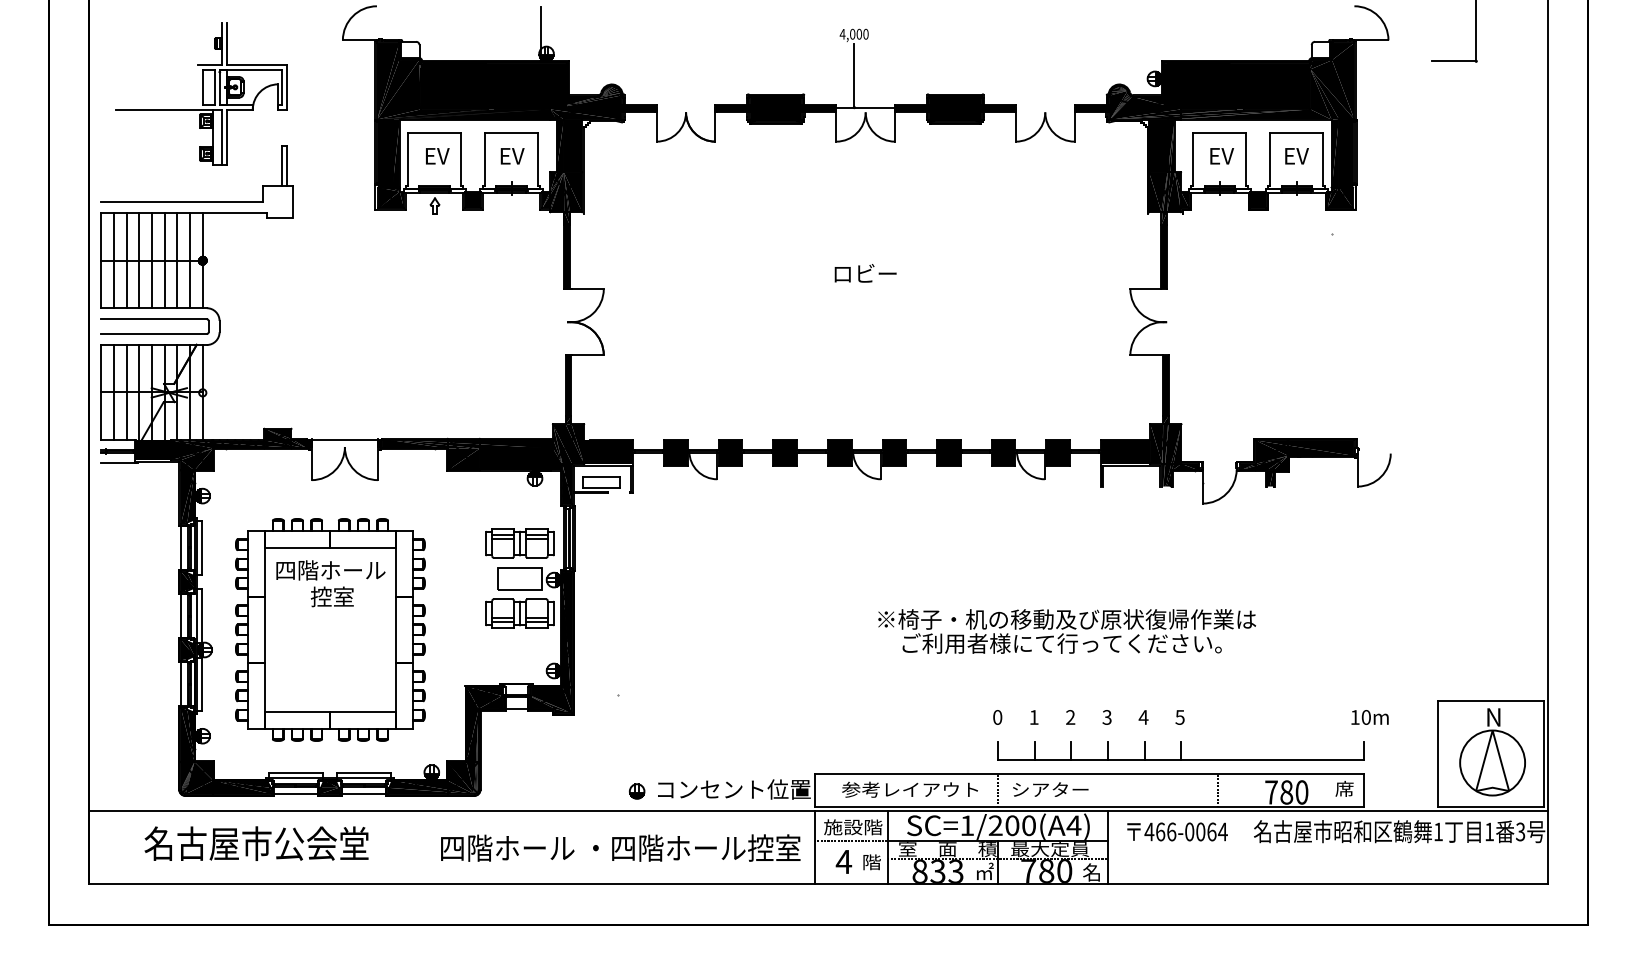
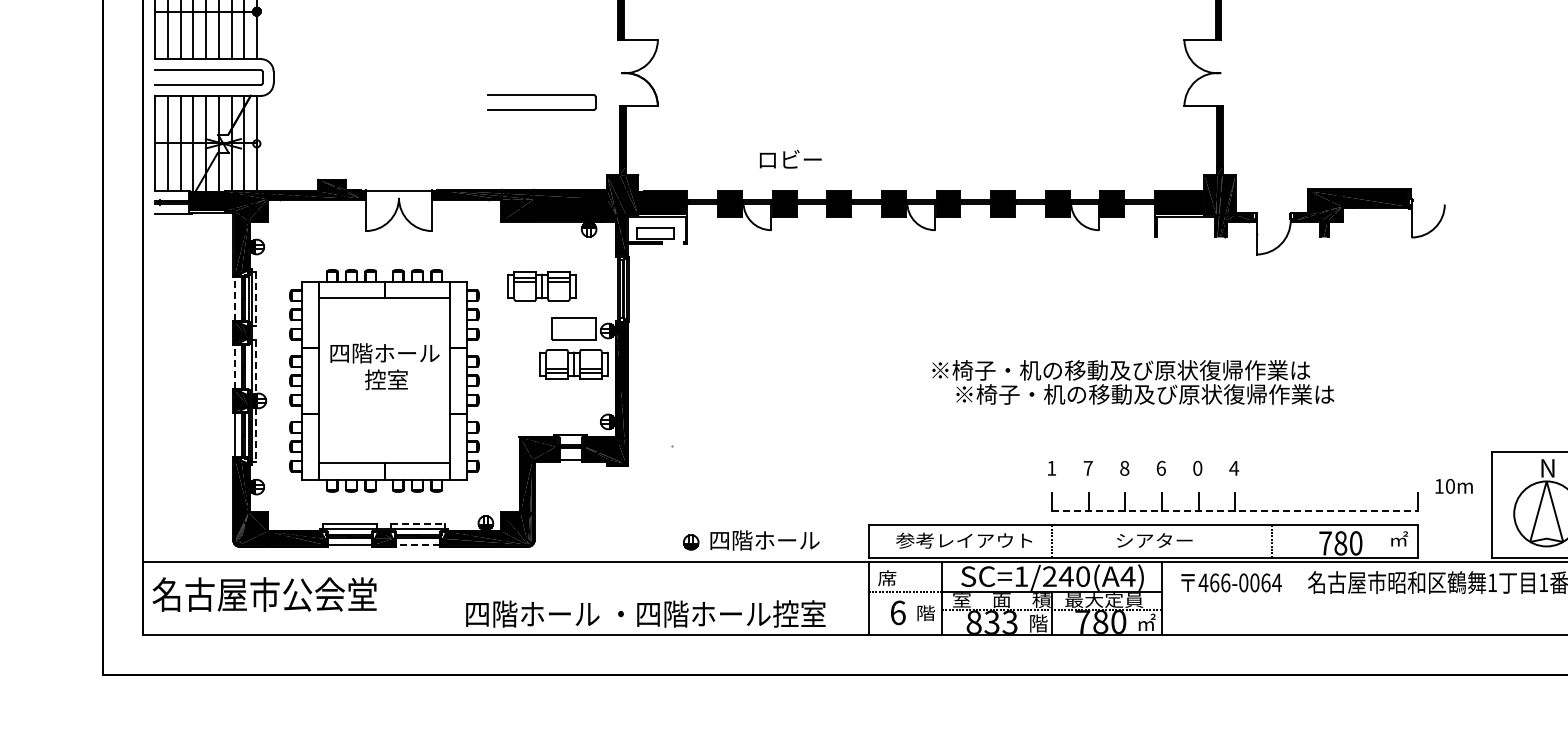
text: (865, 273) -> (790, 159), moved
part: (487, 344) -> (541, 95), added
part: (519, 543) -> (541, 286), moved
line: (180, 547) -> (234, 298), solid -> dashed
line: (202, 547) -> (256, 298), solid -> dashed
text: (330, 583) -> (384, 366), moved
line: (180, 616) -> (234, 367), solid -> dashed
line: (202, 616) -> (256, 367), solid -> dashed
text: (1091, 643) -> (1145, 394), ご利用者様にて行ってください。 -> ※椅子・机の移動及び原状復帰作業は
line: (202, 684) -> (256, 435), solid -> dashed
text: (997, 717) -> (1051, 468), 0 -> 1
text: (1033, 717) -> (1087, 468), 1 -> 7
text: (1070, 717) -> (1124, 468), 2 -> 8
text: (1106, 717) -> (1160, 468), 3 -> 6
text: (1143, 717) -> (1197, 468), 4 -> 0
text: (1180, 717) -> (1234, 468), 5 -> 4
text: (1369, 717) -> (1453, 486), moved
line: (1181, 760) -> (1235, 511), solid -> dashed
line: (364, 773) -> (418, 524), solid -> dashed
text: (1344, 788) -> (1398, 539), 席 -> ㎡
text: (733, 789) -> (787, 540), コンセント位置 -> 四階ホール
text: (1050, 789) -> (1154, 540), moved
line: (364, 794) -> (418, 545), solid -> dashed
text: (1011, 825) -> (1065, 576), SC=1/200(A4) -> SC=1/240(A4)
text: (853, 827) -> (907, 578), 施設階 -> 席
text: (256, 843) -> (264, 594), moved
text: (620, 847) -> (645, 613), moved
text: (843, 861) -> (897, 612), 4 -> 6
text: (984, 871) -> (1038, 622), ㎡ -> 階
text: (1092, 871) -> (1146, 622), 名 -> ㎡

